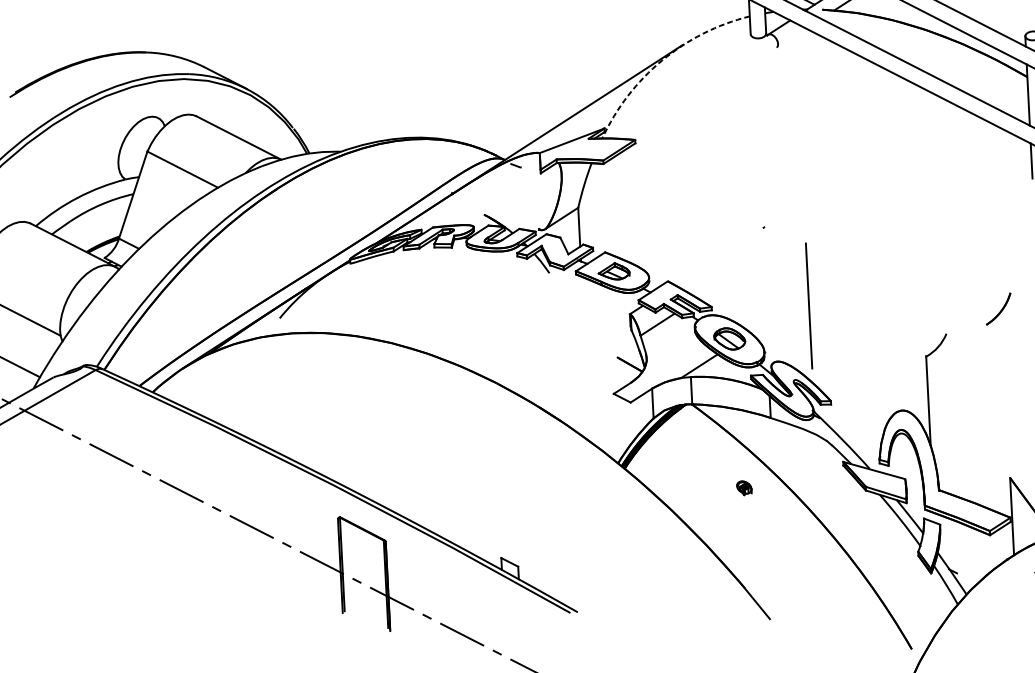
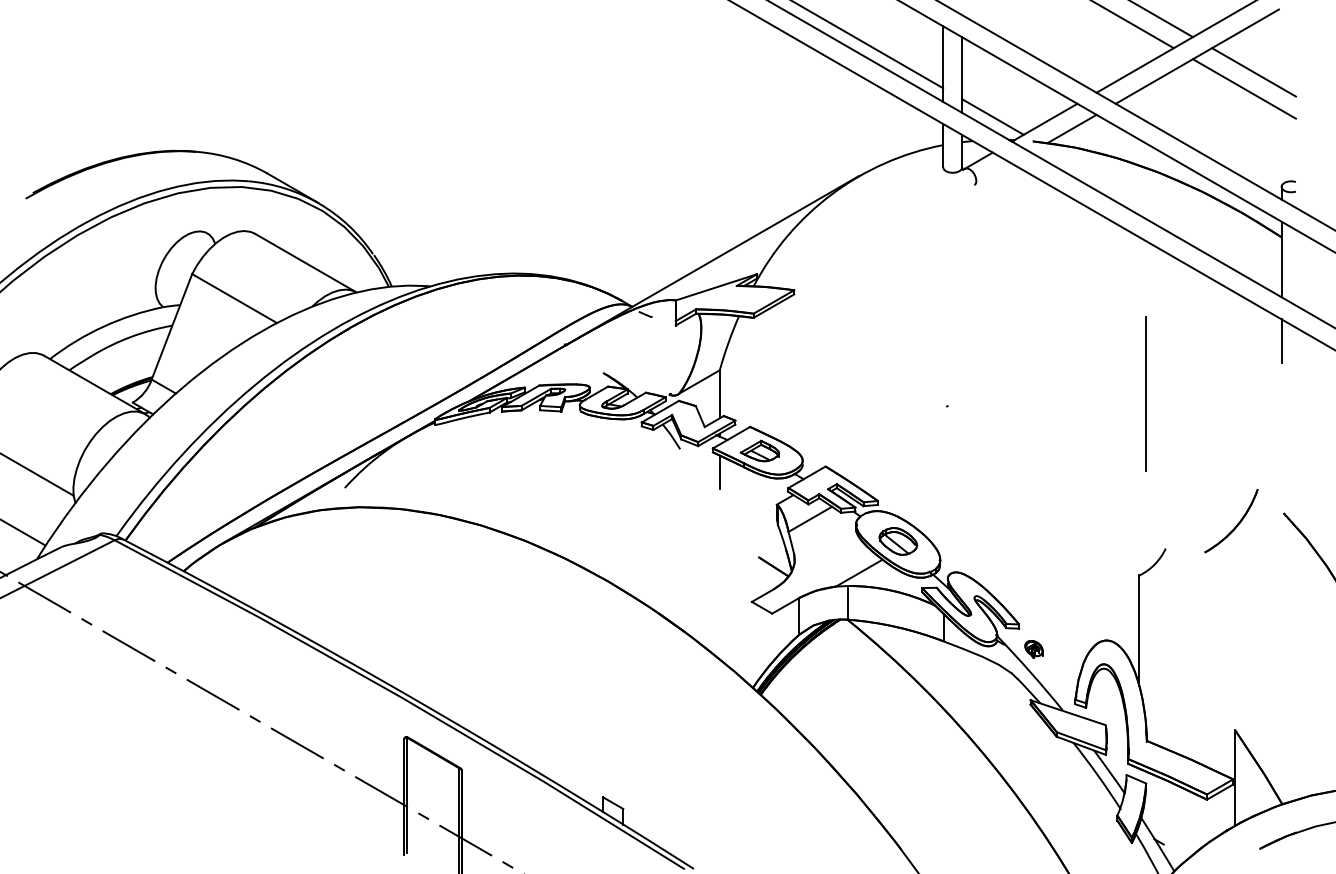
arc: (662, 60) -> (832, 194), dashed -> solid
line: (582, 289) -> (719, 471), added
line: (808, 305) -> (1145, 393), moved
part: (998, 309) -> (1231, 521), size x1.67
part: (743, 488) -> (1033, 649), moved

